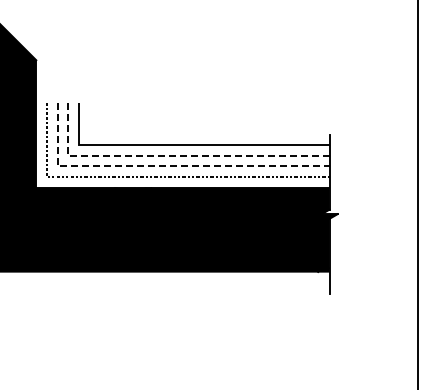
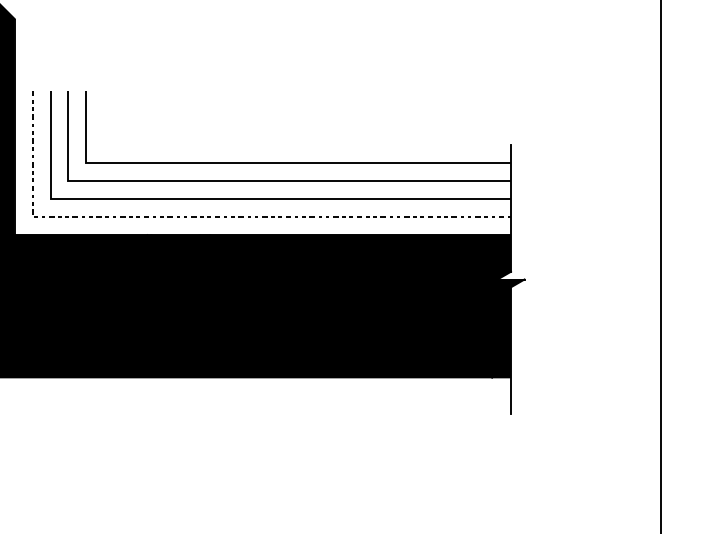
line: (171, 155) -> (243, 180), dashed -> solid
line: (161, 166) -> (226, 198), dashed -> solid

